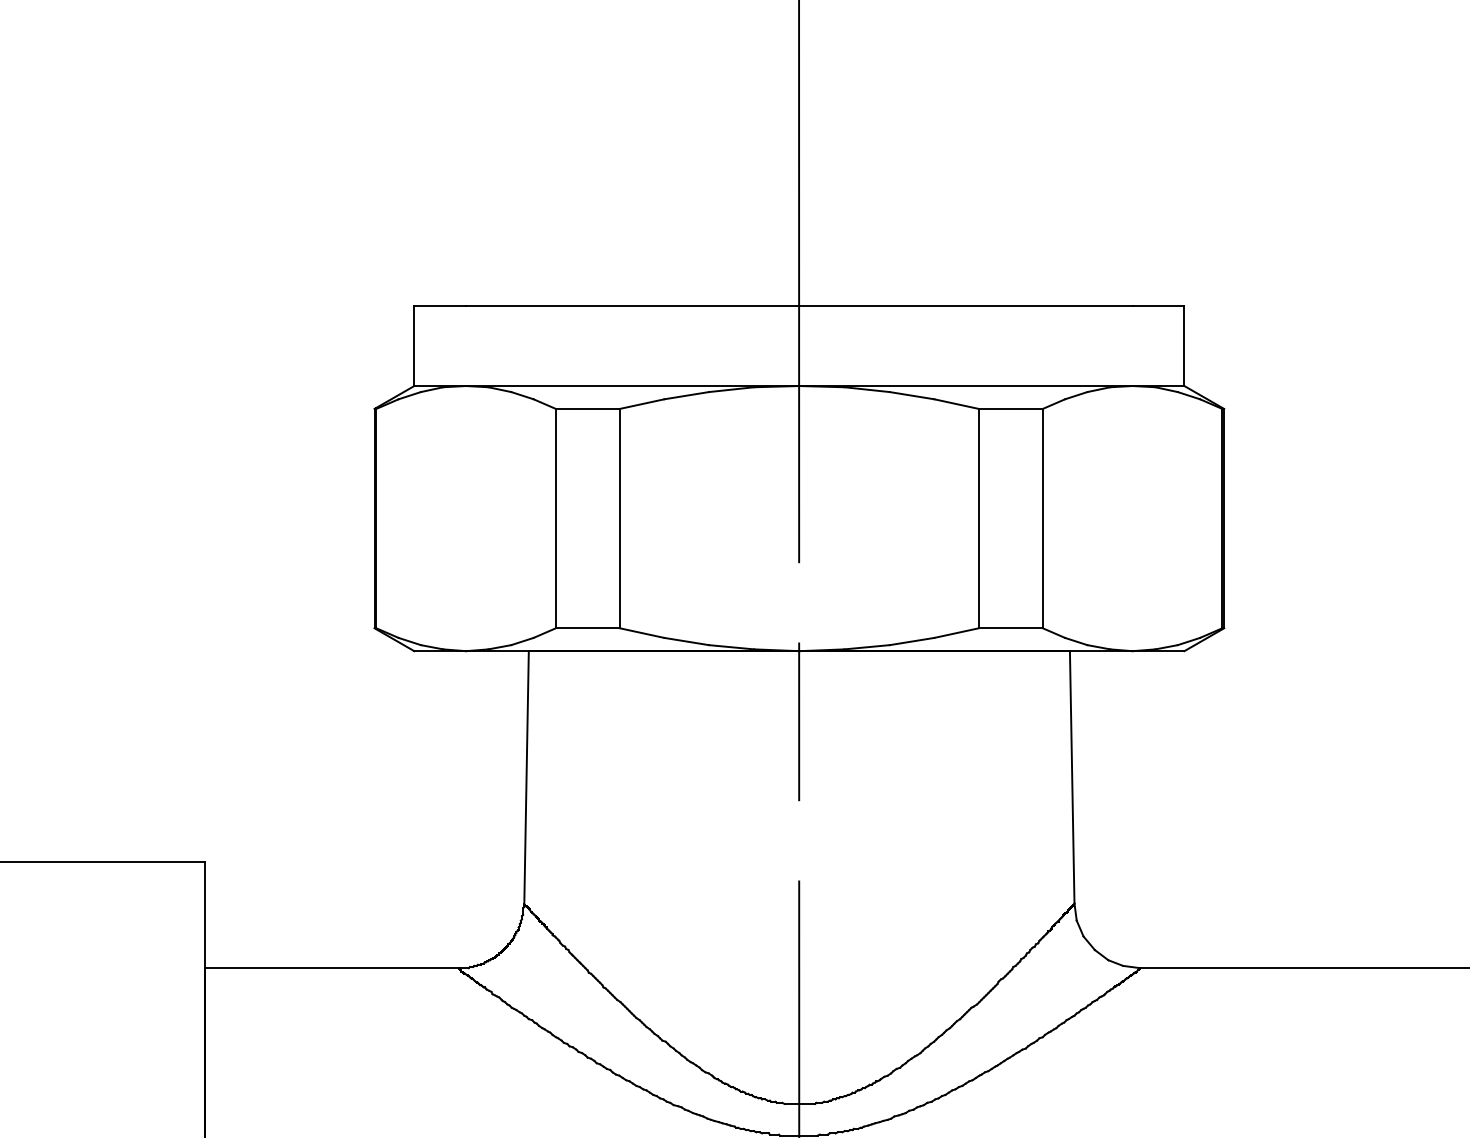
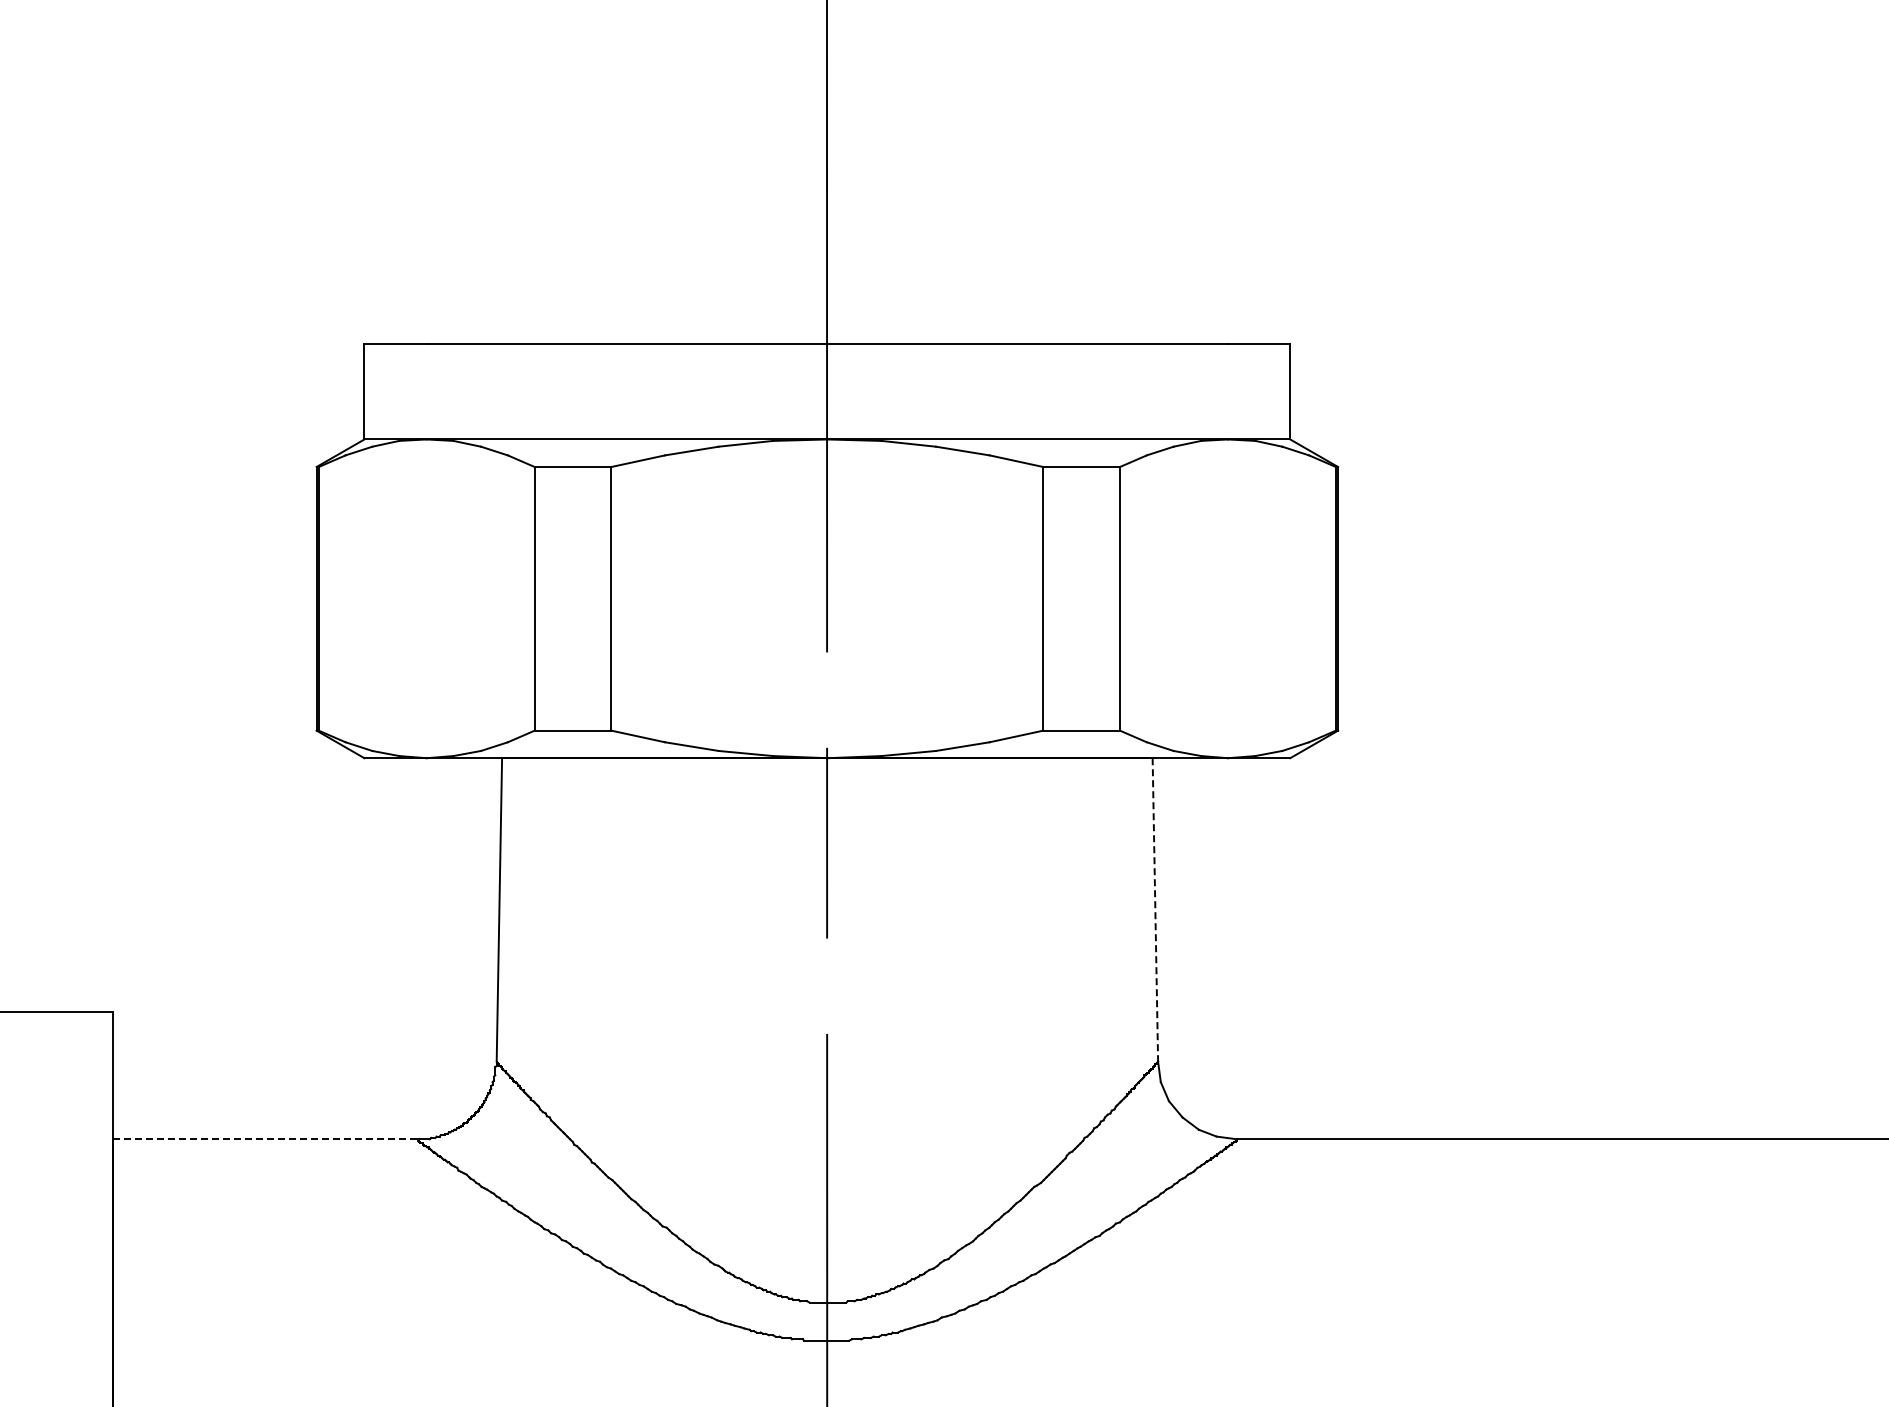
line: (1072, 777) -> (1155, 909), solid -> dashed
line: (332, 968) -> (265, 1139), solid -> dashed

